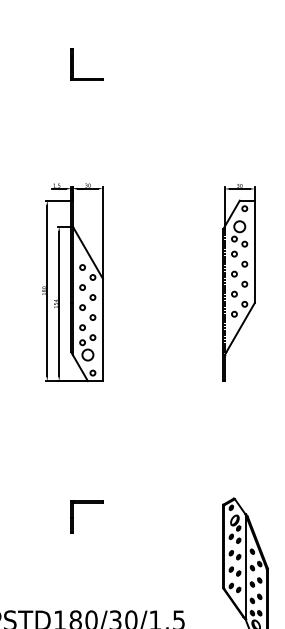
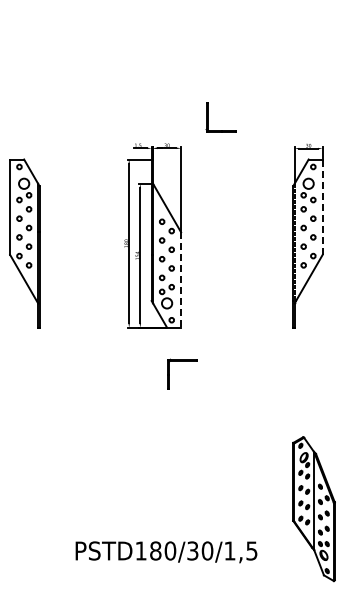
part: (73, 64) -> (208, 117), moved
line: (254, 252) -> (322, 207), solid -> dashed
line: (103, 330) -> (181, 280), solid -> dashed
part: (87, 503) -> (182, 361), moved

